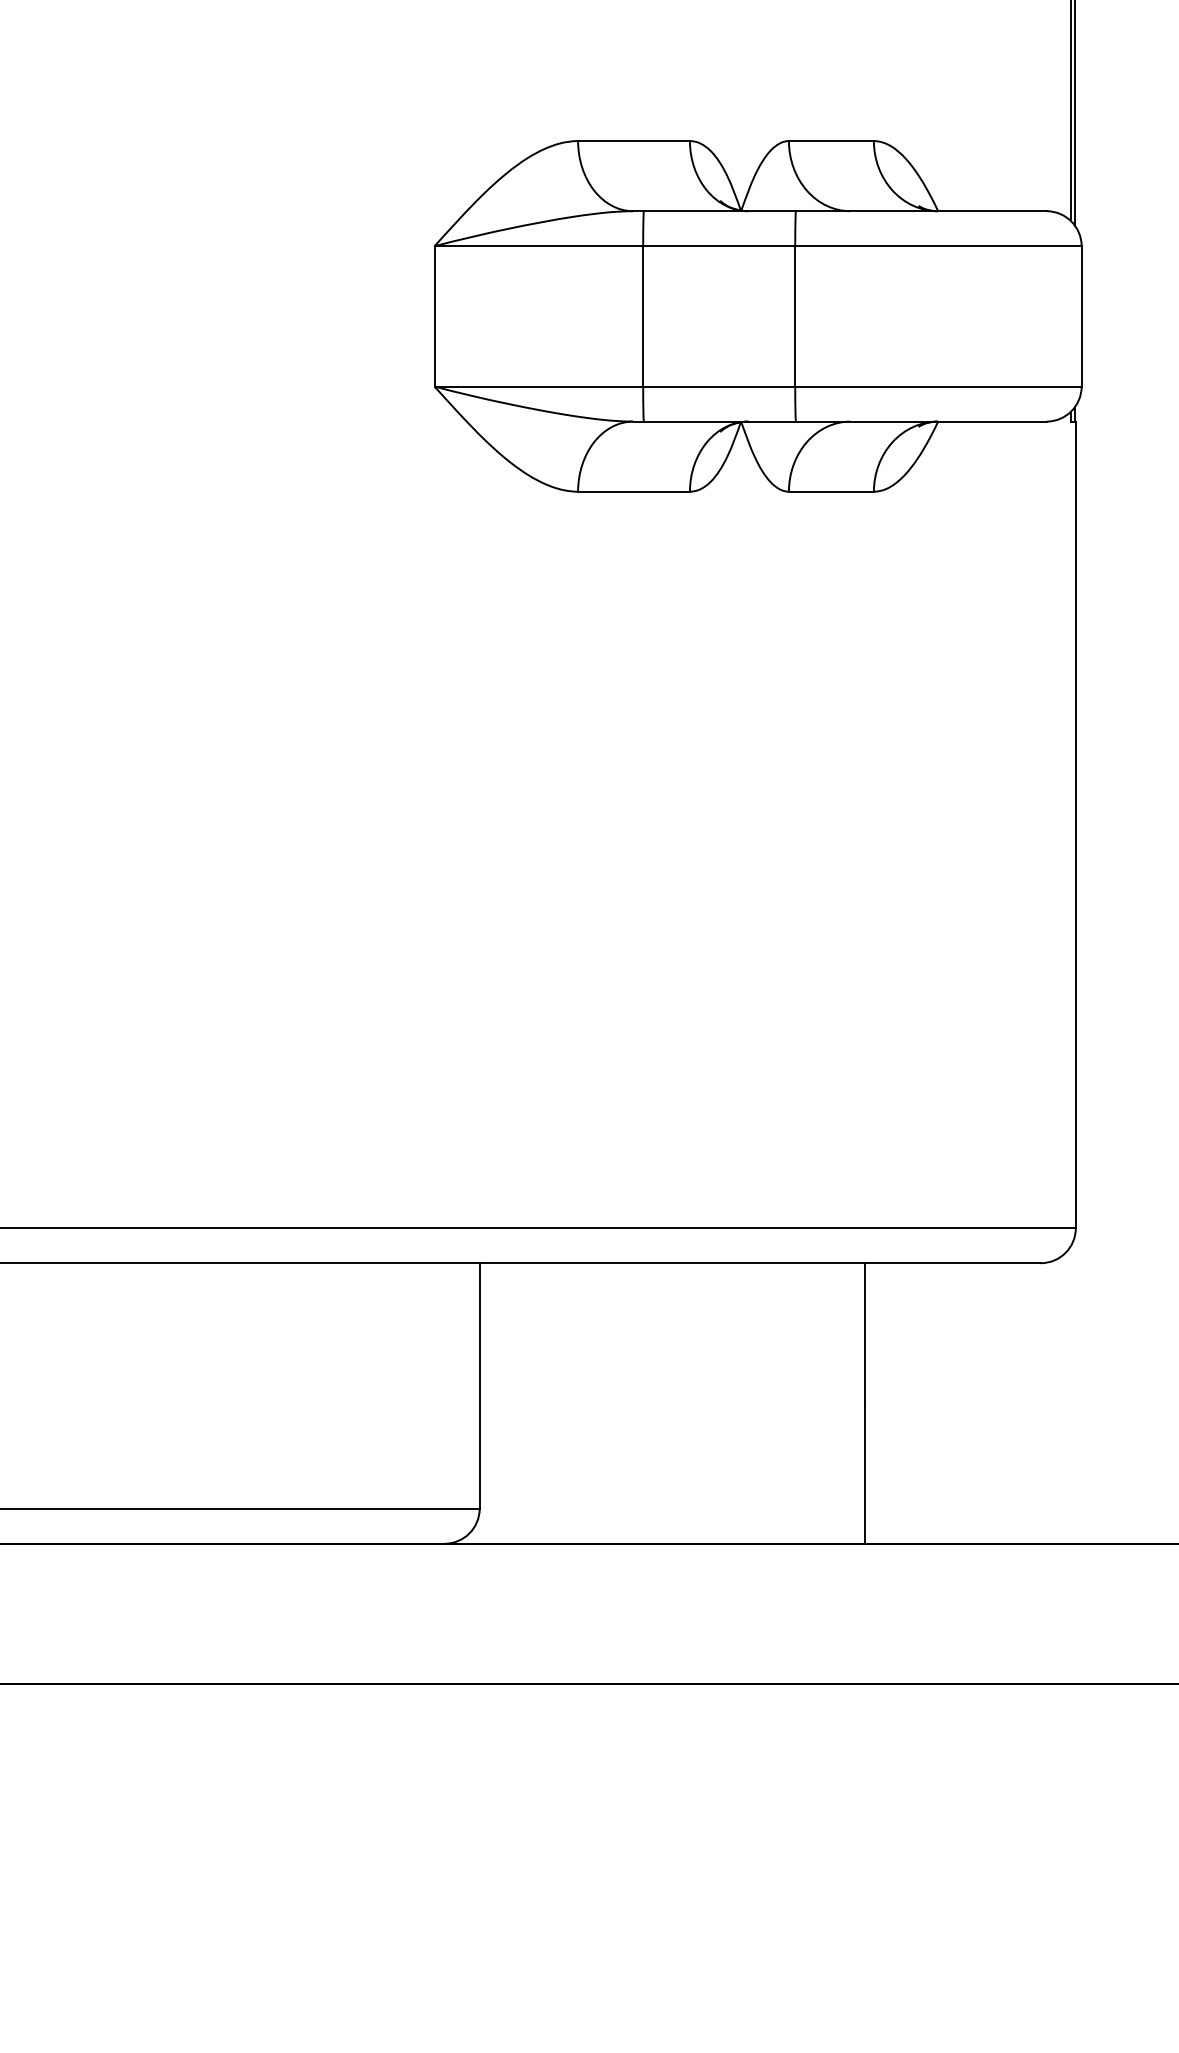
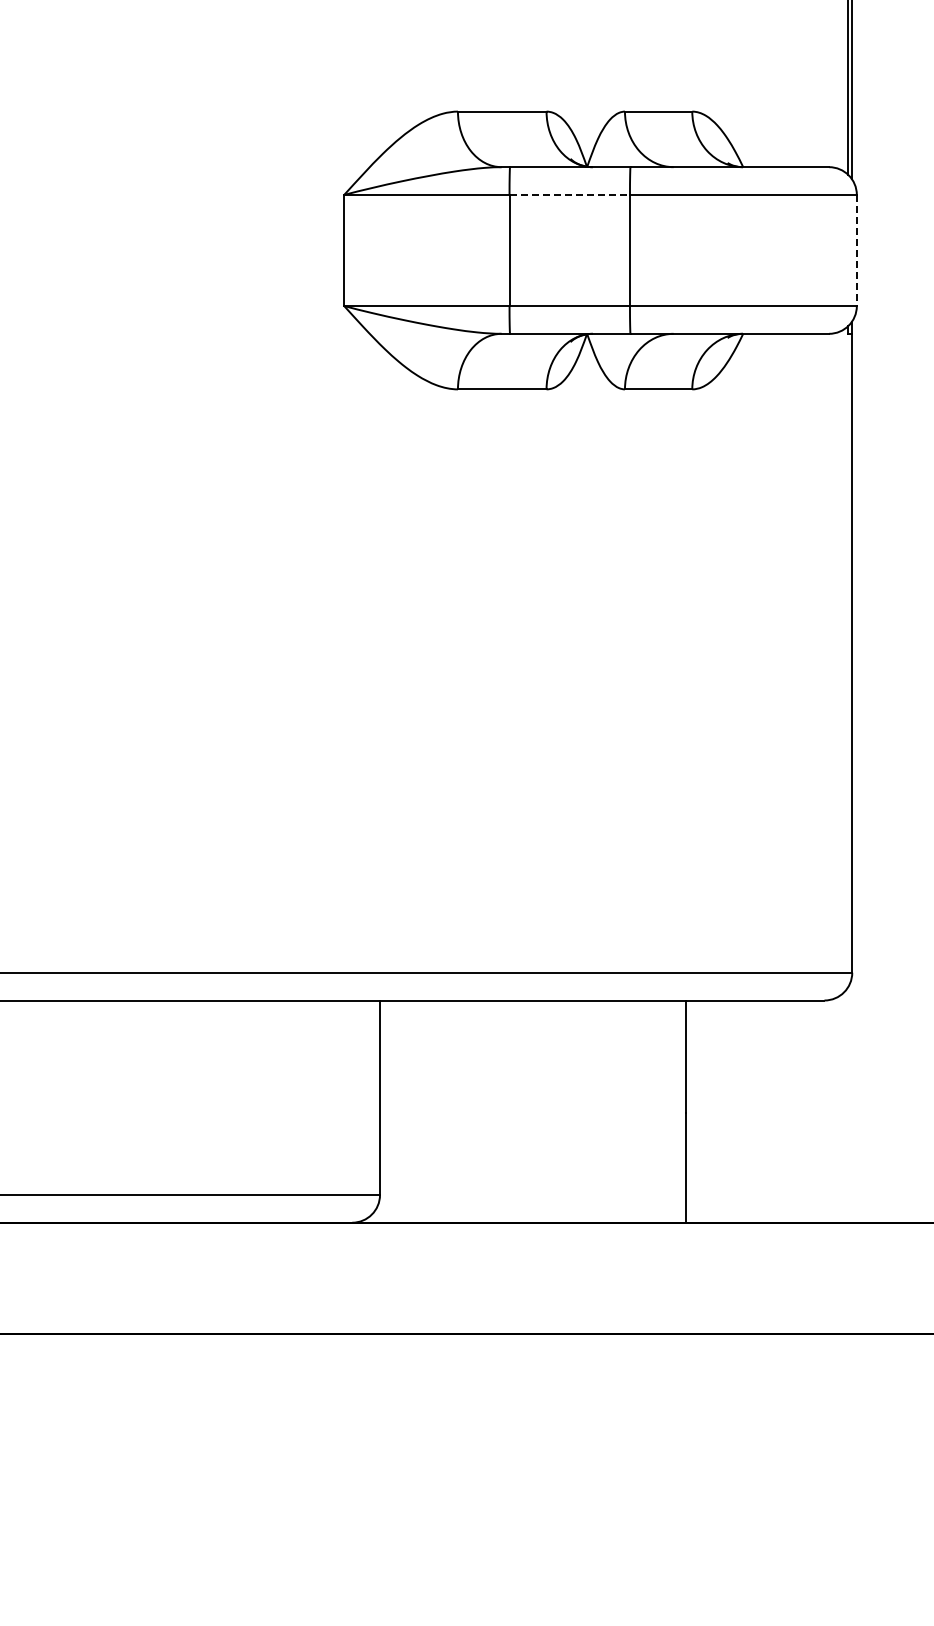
line: (720, 245) -> (570, 194), solid -> dashed
line: (1081, 316) -> (856, 250), solid -> dashed

